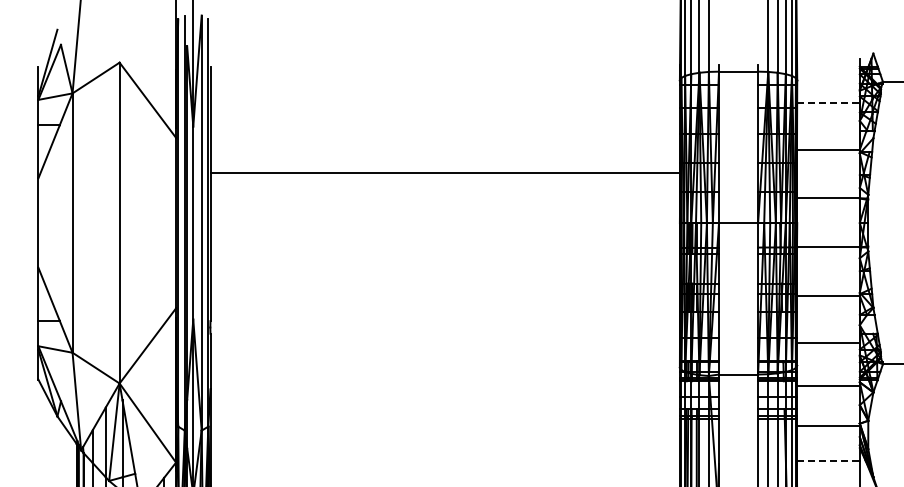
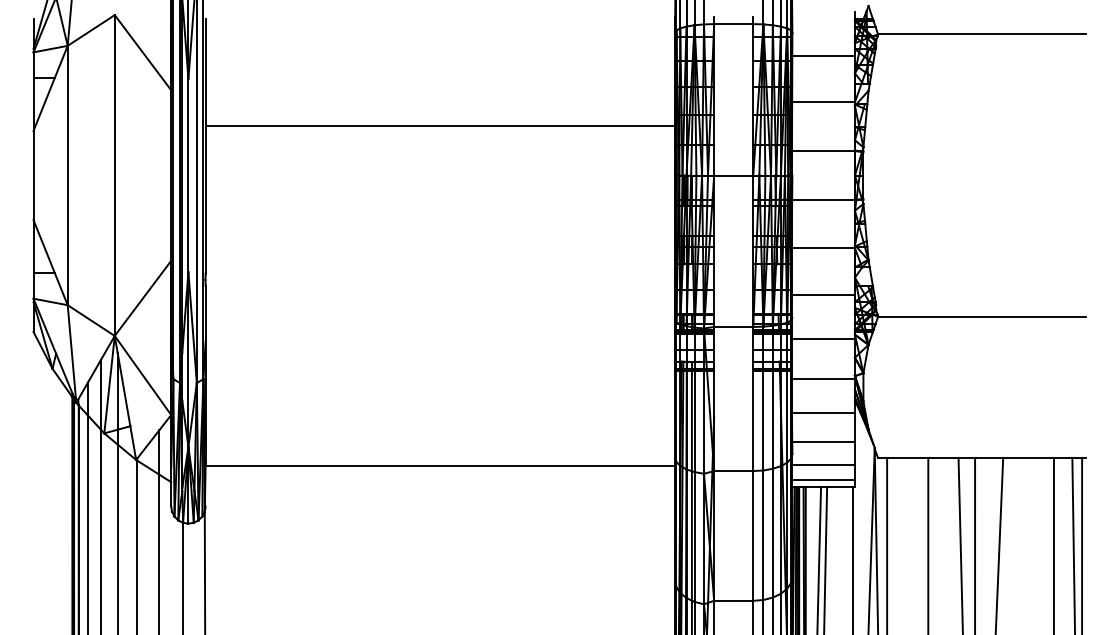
line: (829, 103) -> (824, 55), dashed -> solid
line: (829, 461) -> (824, 413), dashed -> solid

